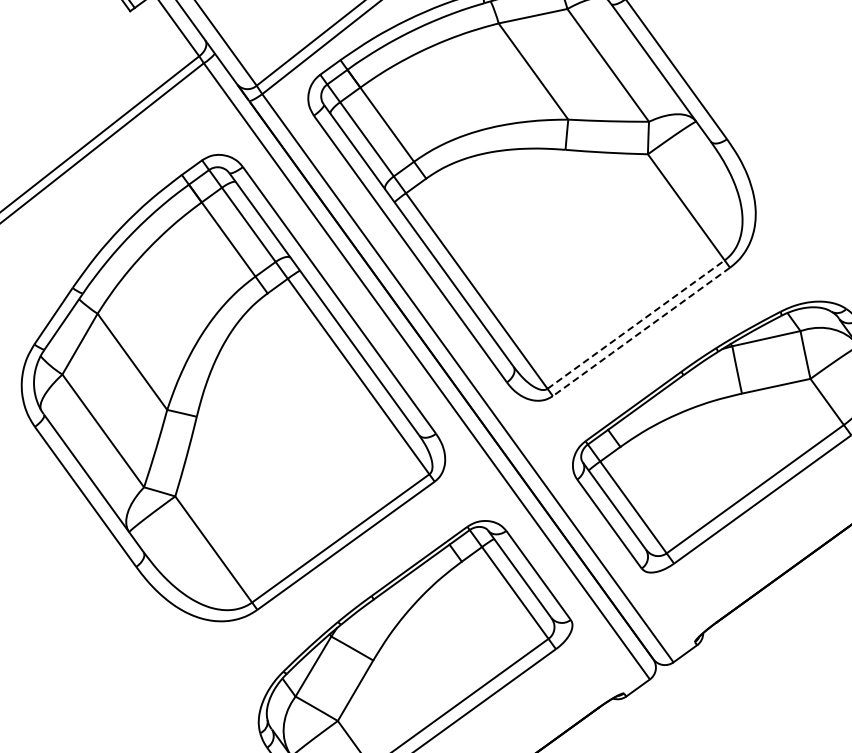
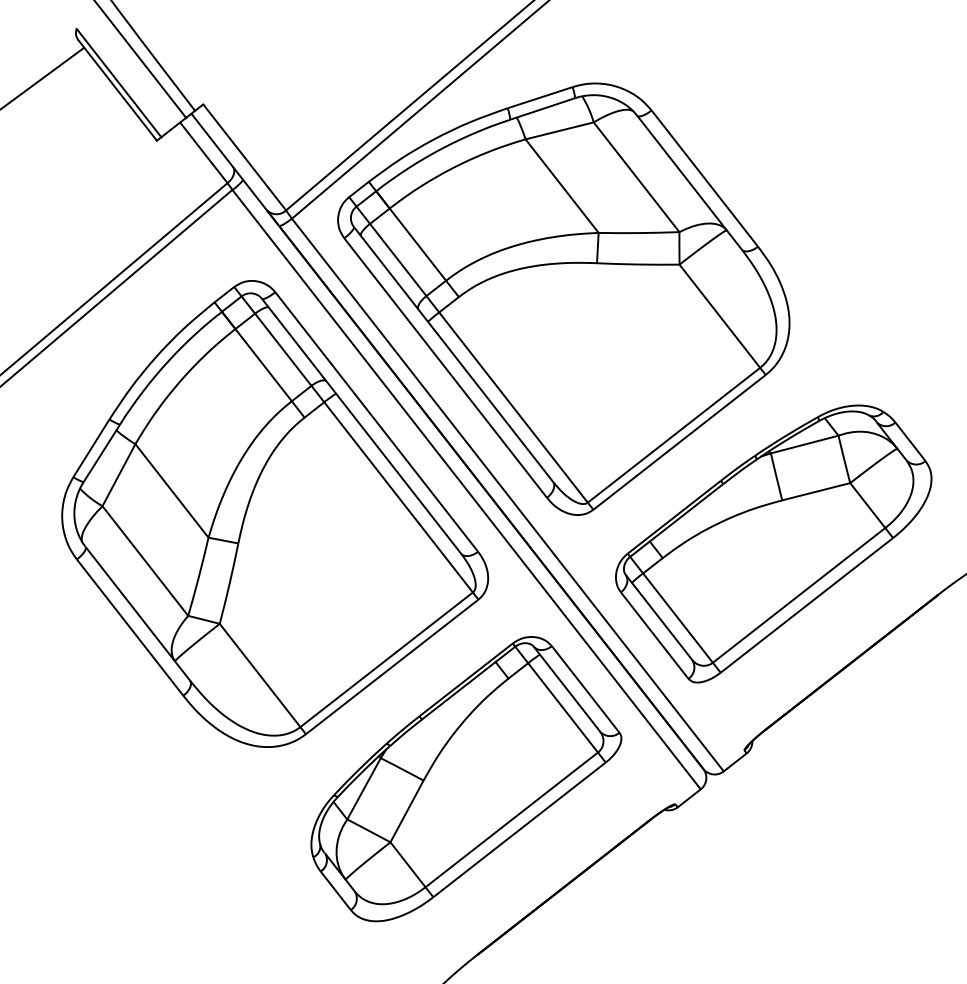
line: (636, 323) -> (674, 434), dashed -> solid
line: (641, 332) -> (679, 442), dashed -> solid

